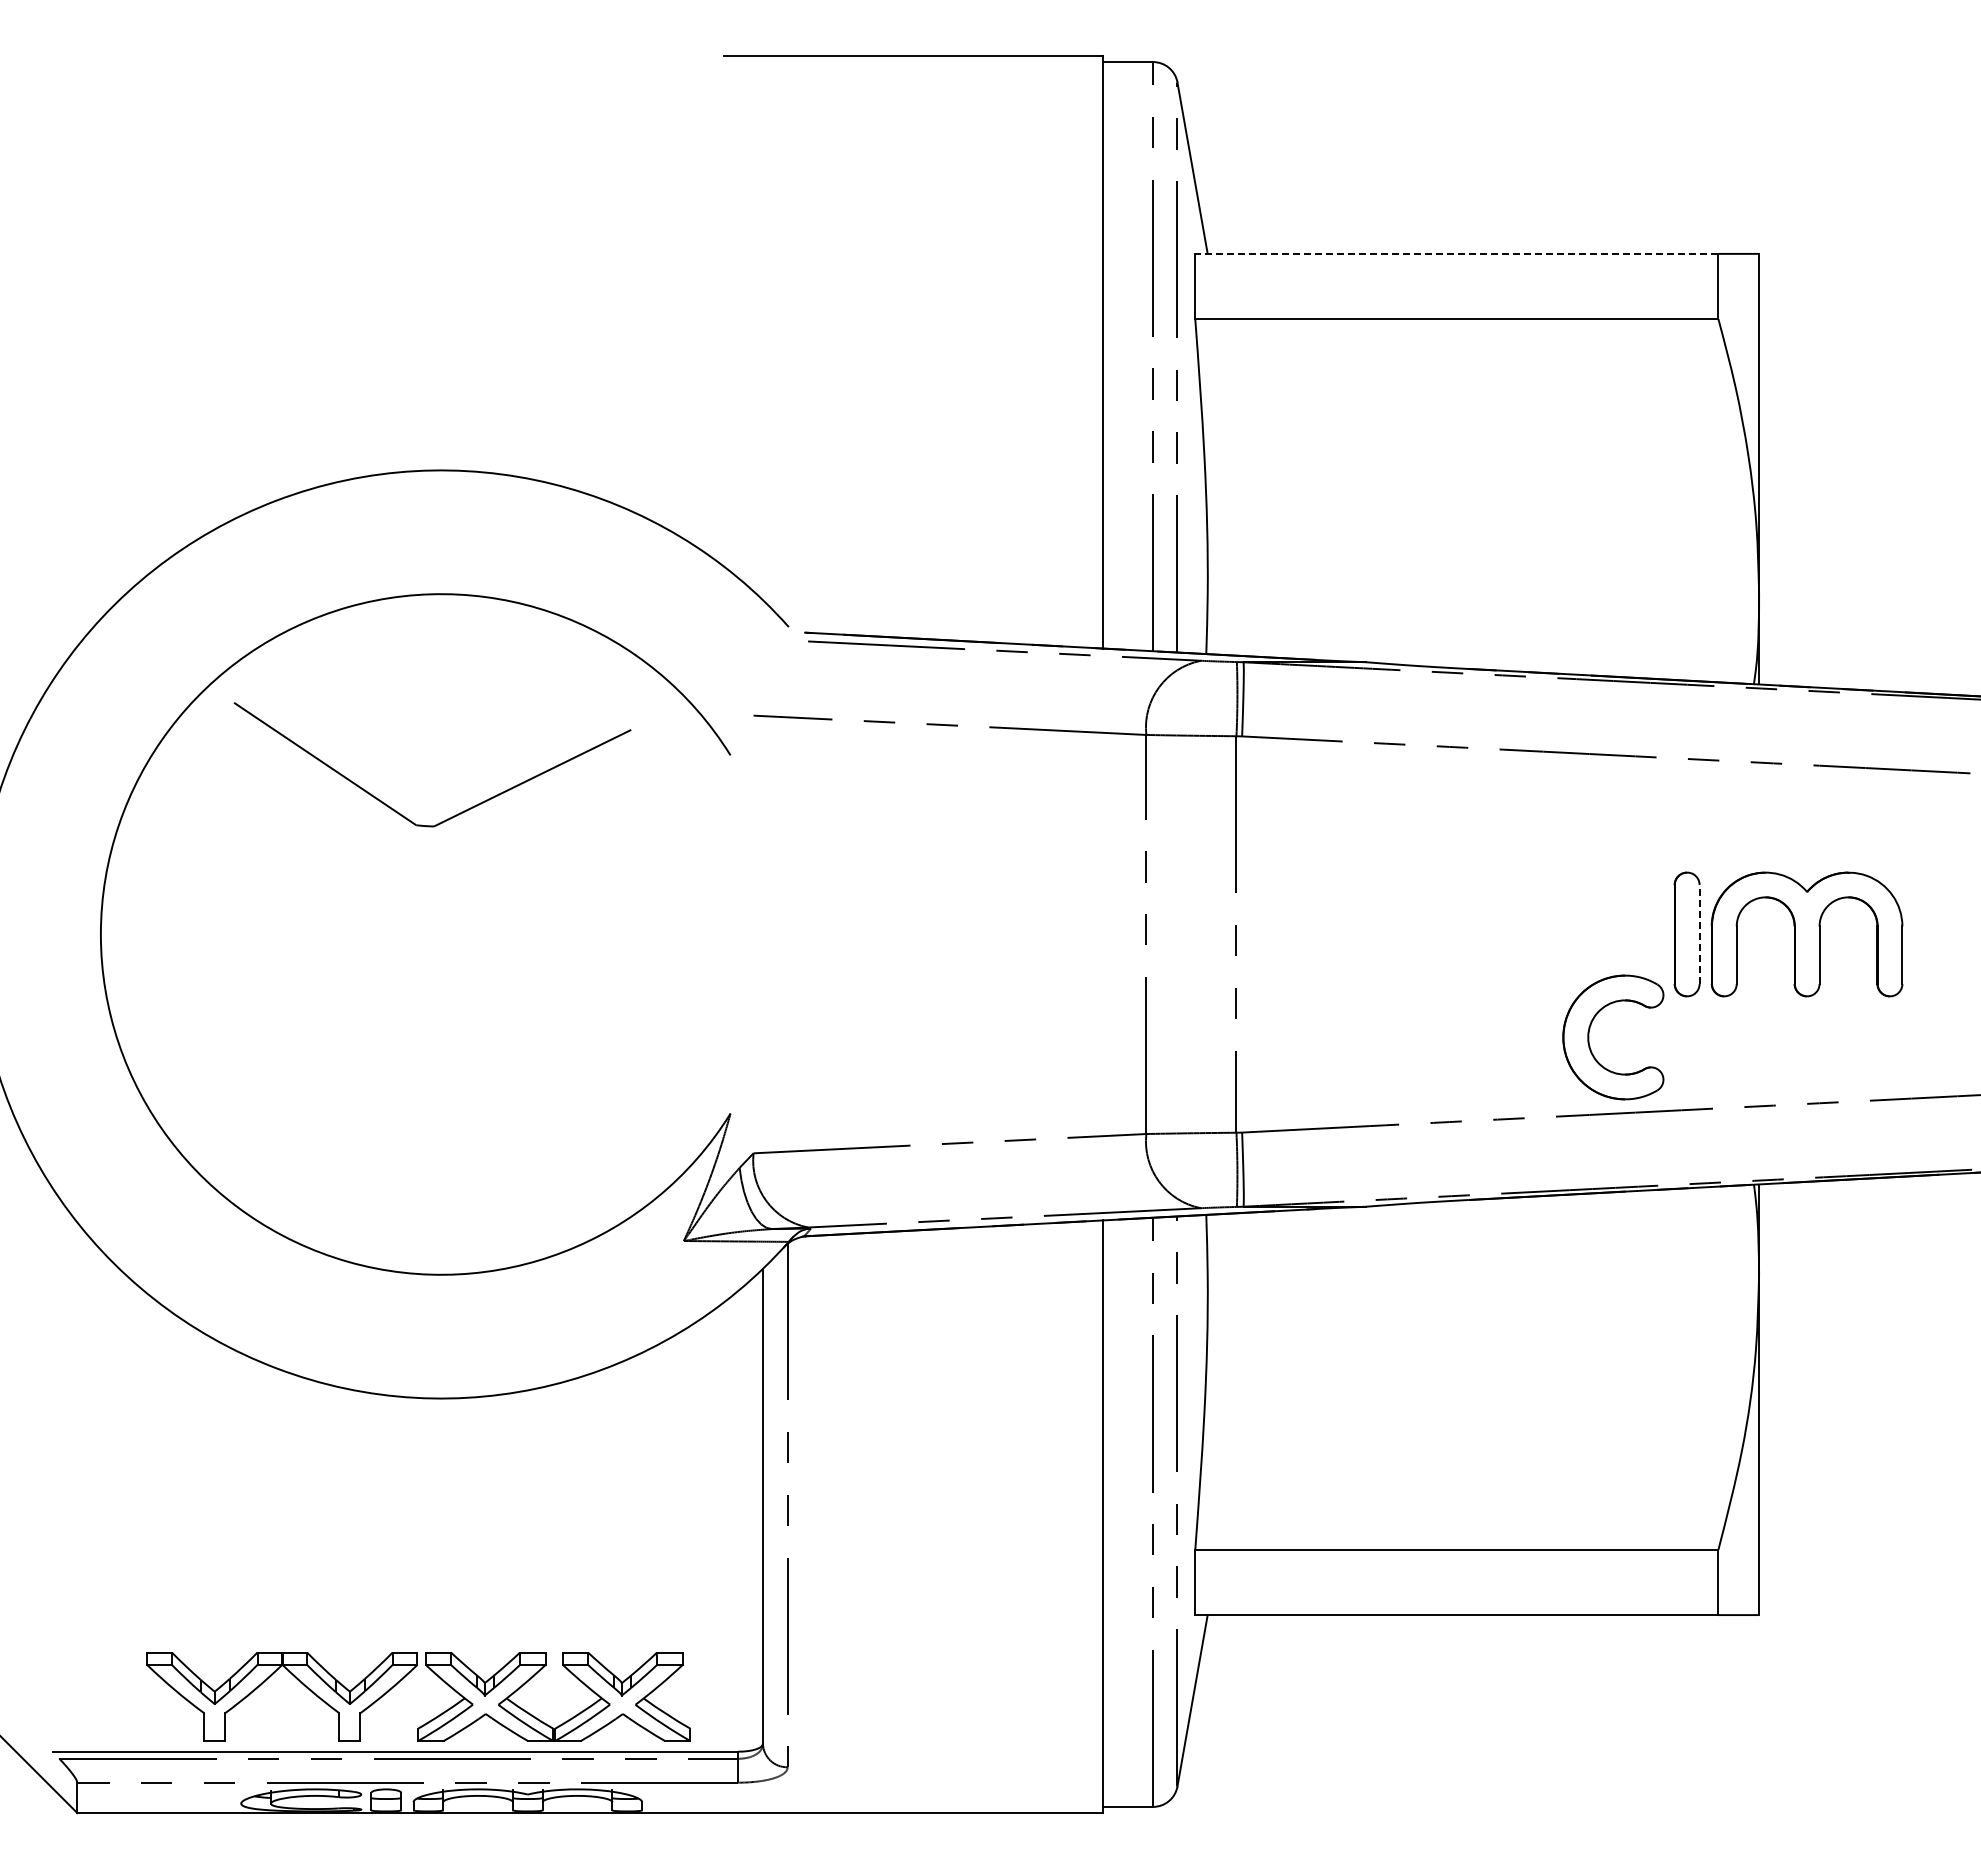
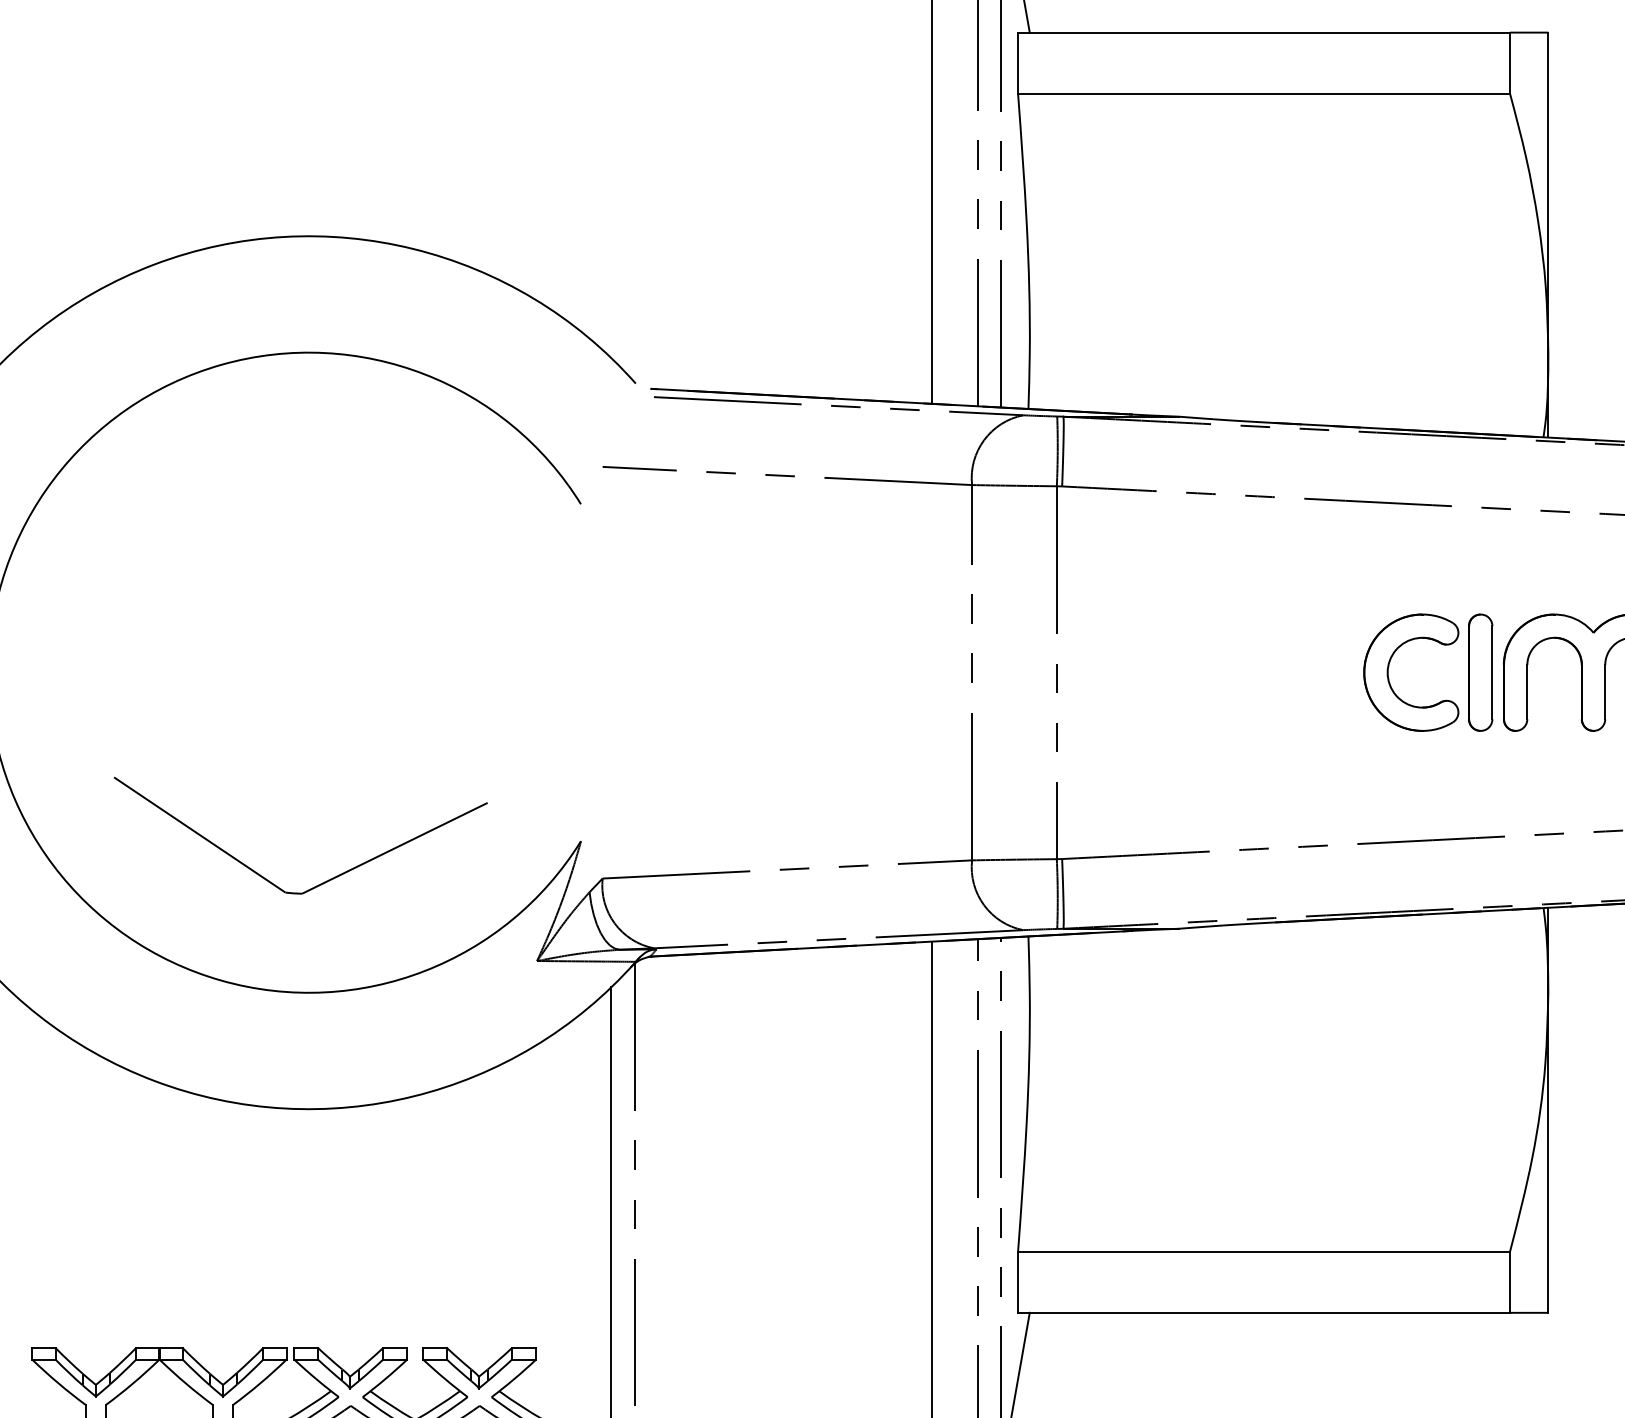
line: (1456, 253) -> (1263, 32), dashed -> solid
part: (453, 815) -> (320, 883), moved
line: (1699, 933) -> (1492, 671), dashed -> solid
part: (1589, 1037) -> (1388, 672), moved

